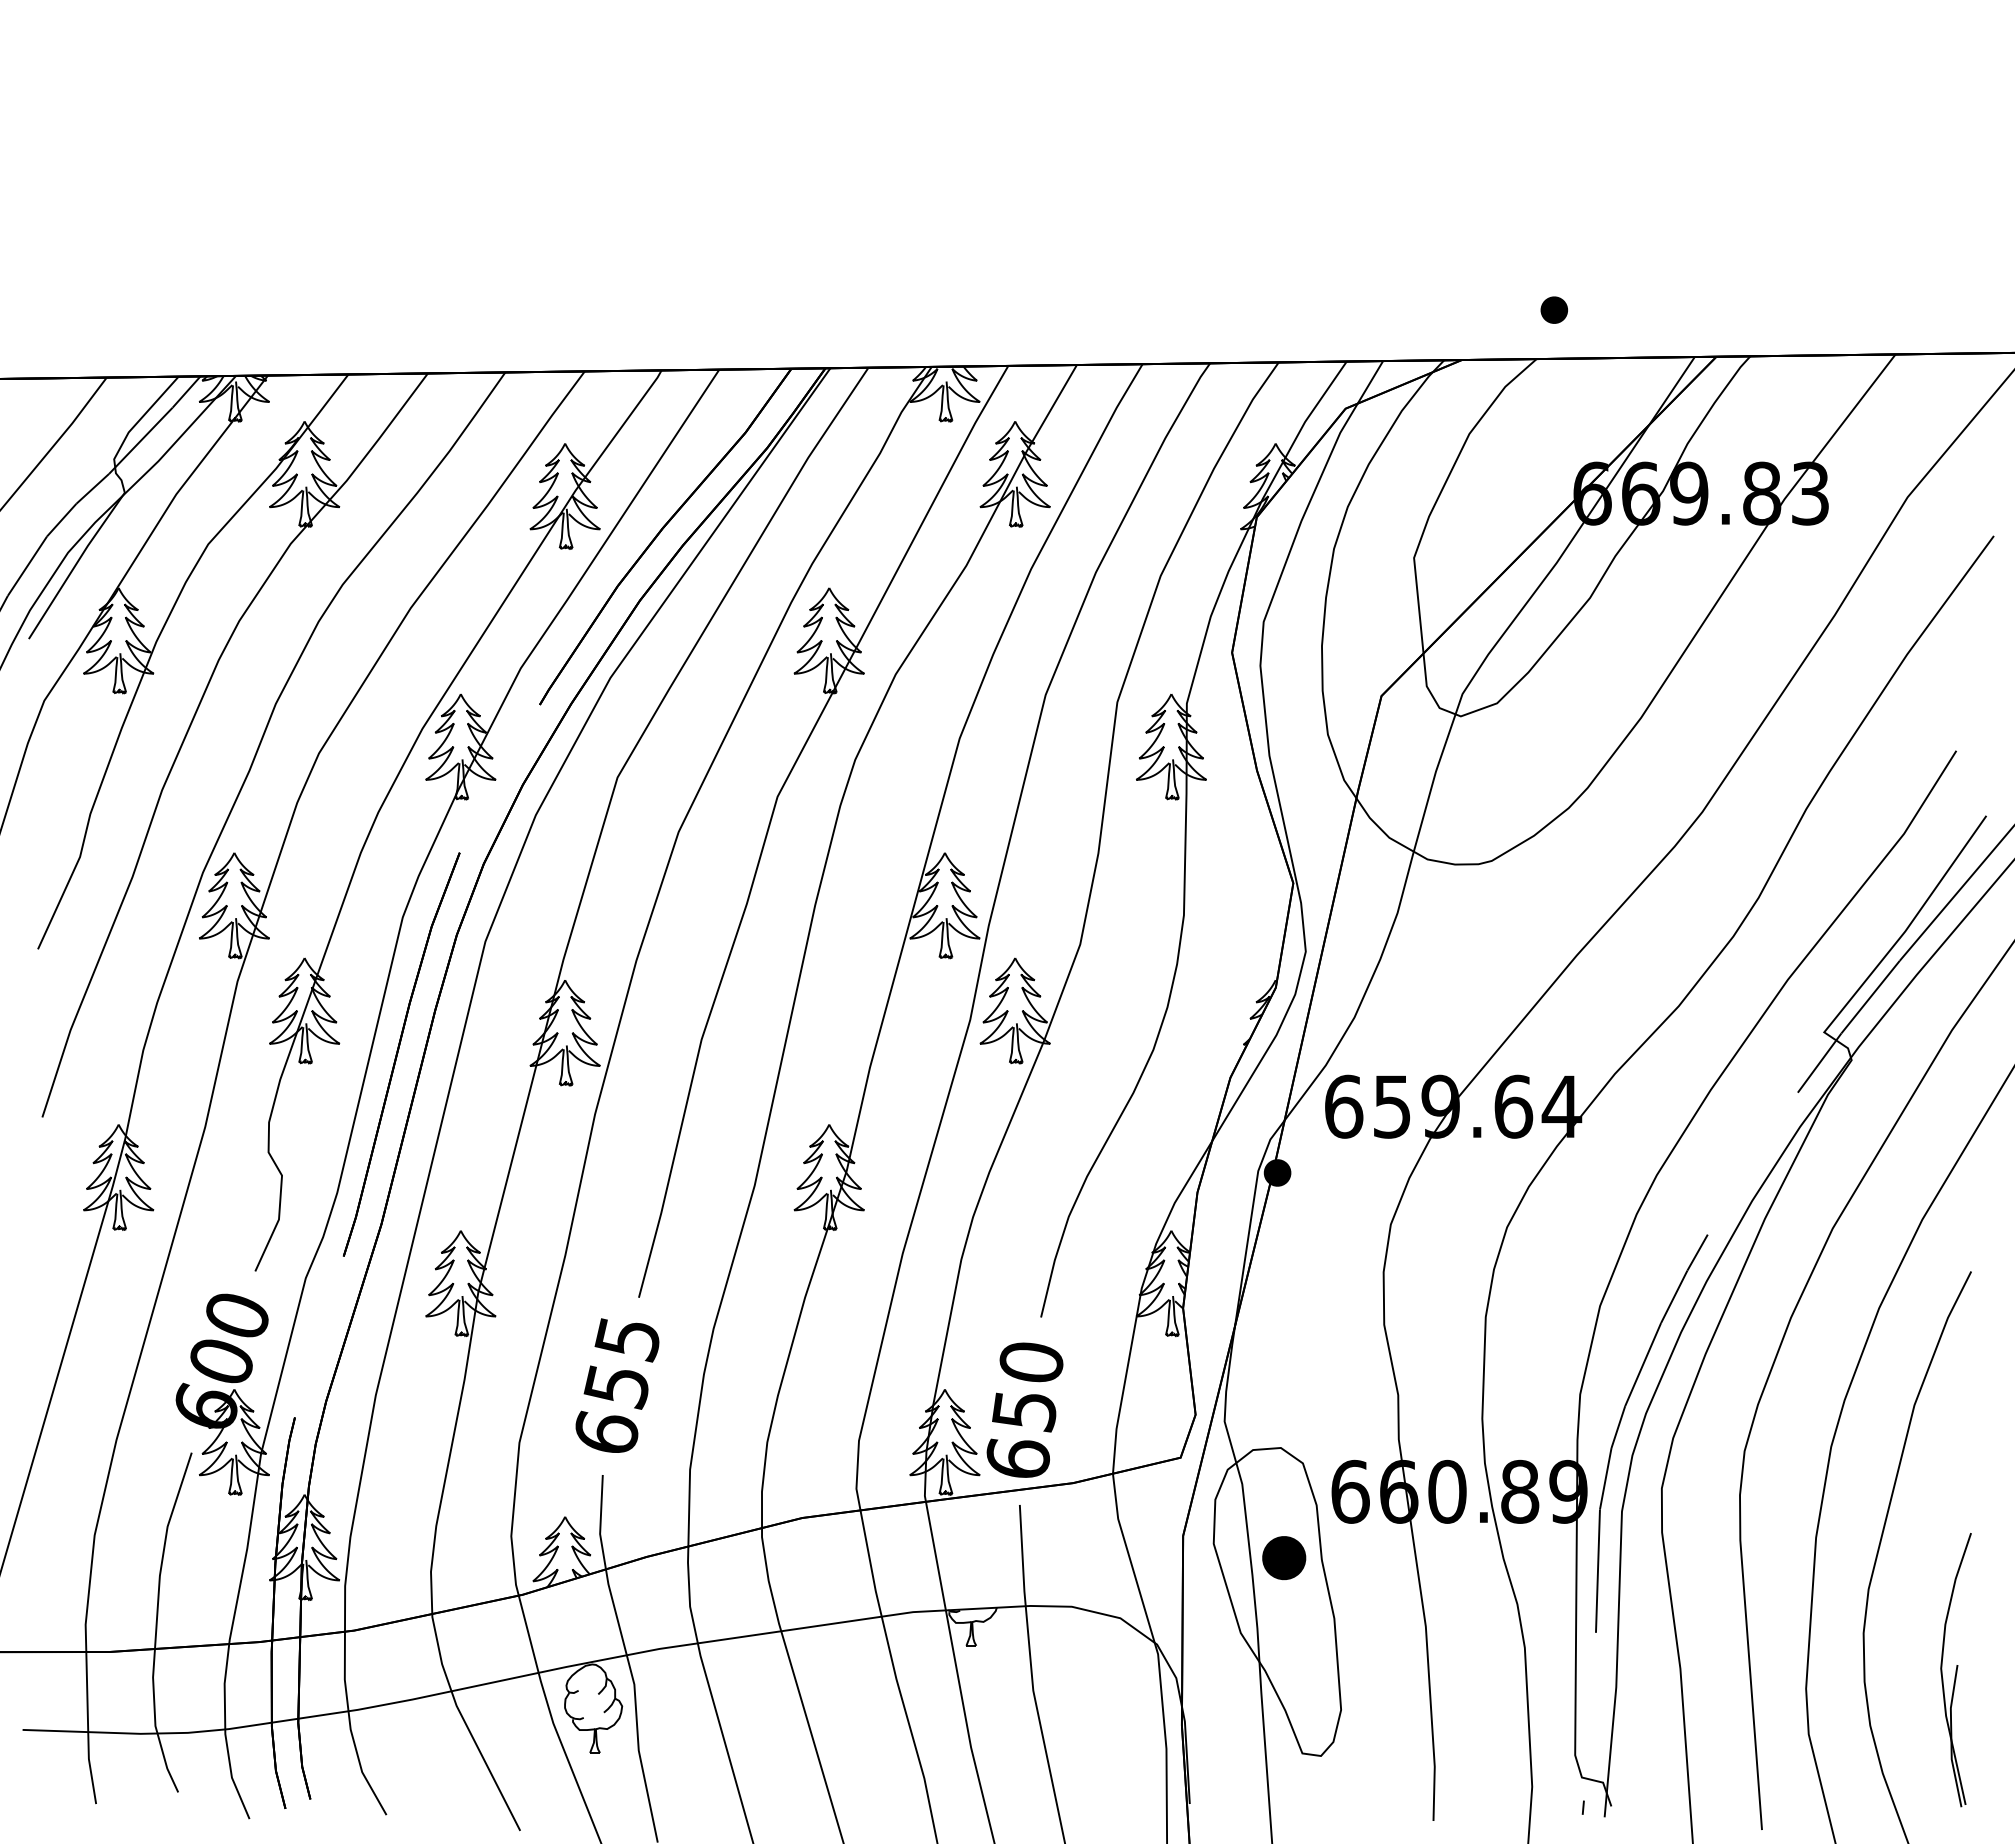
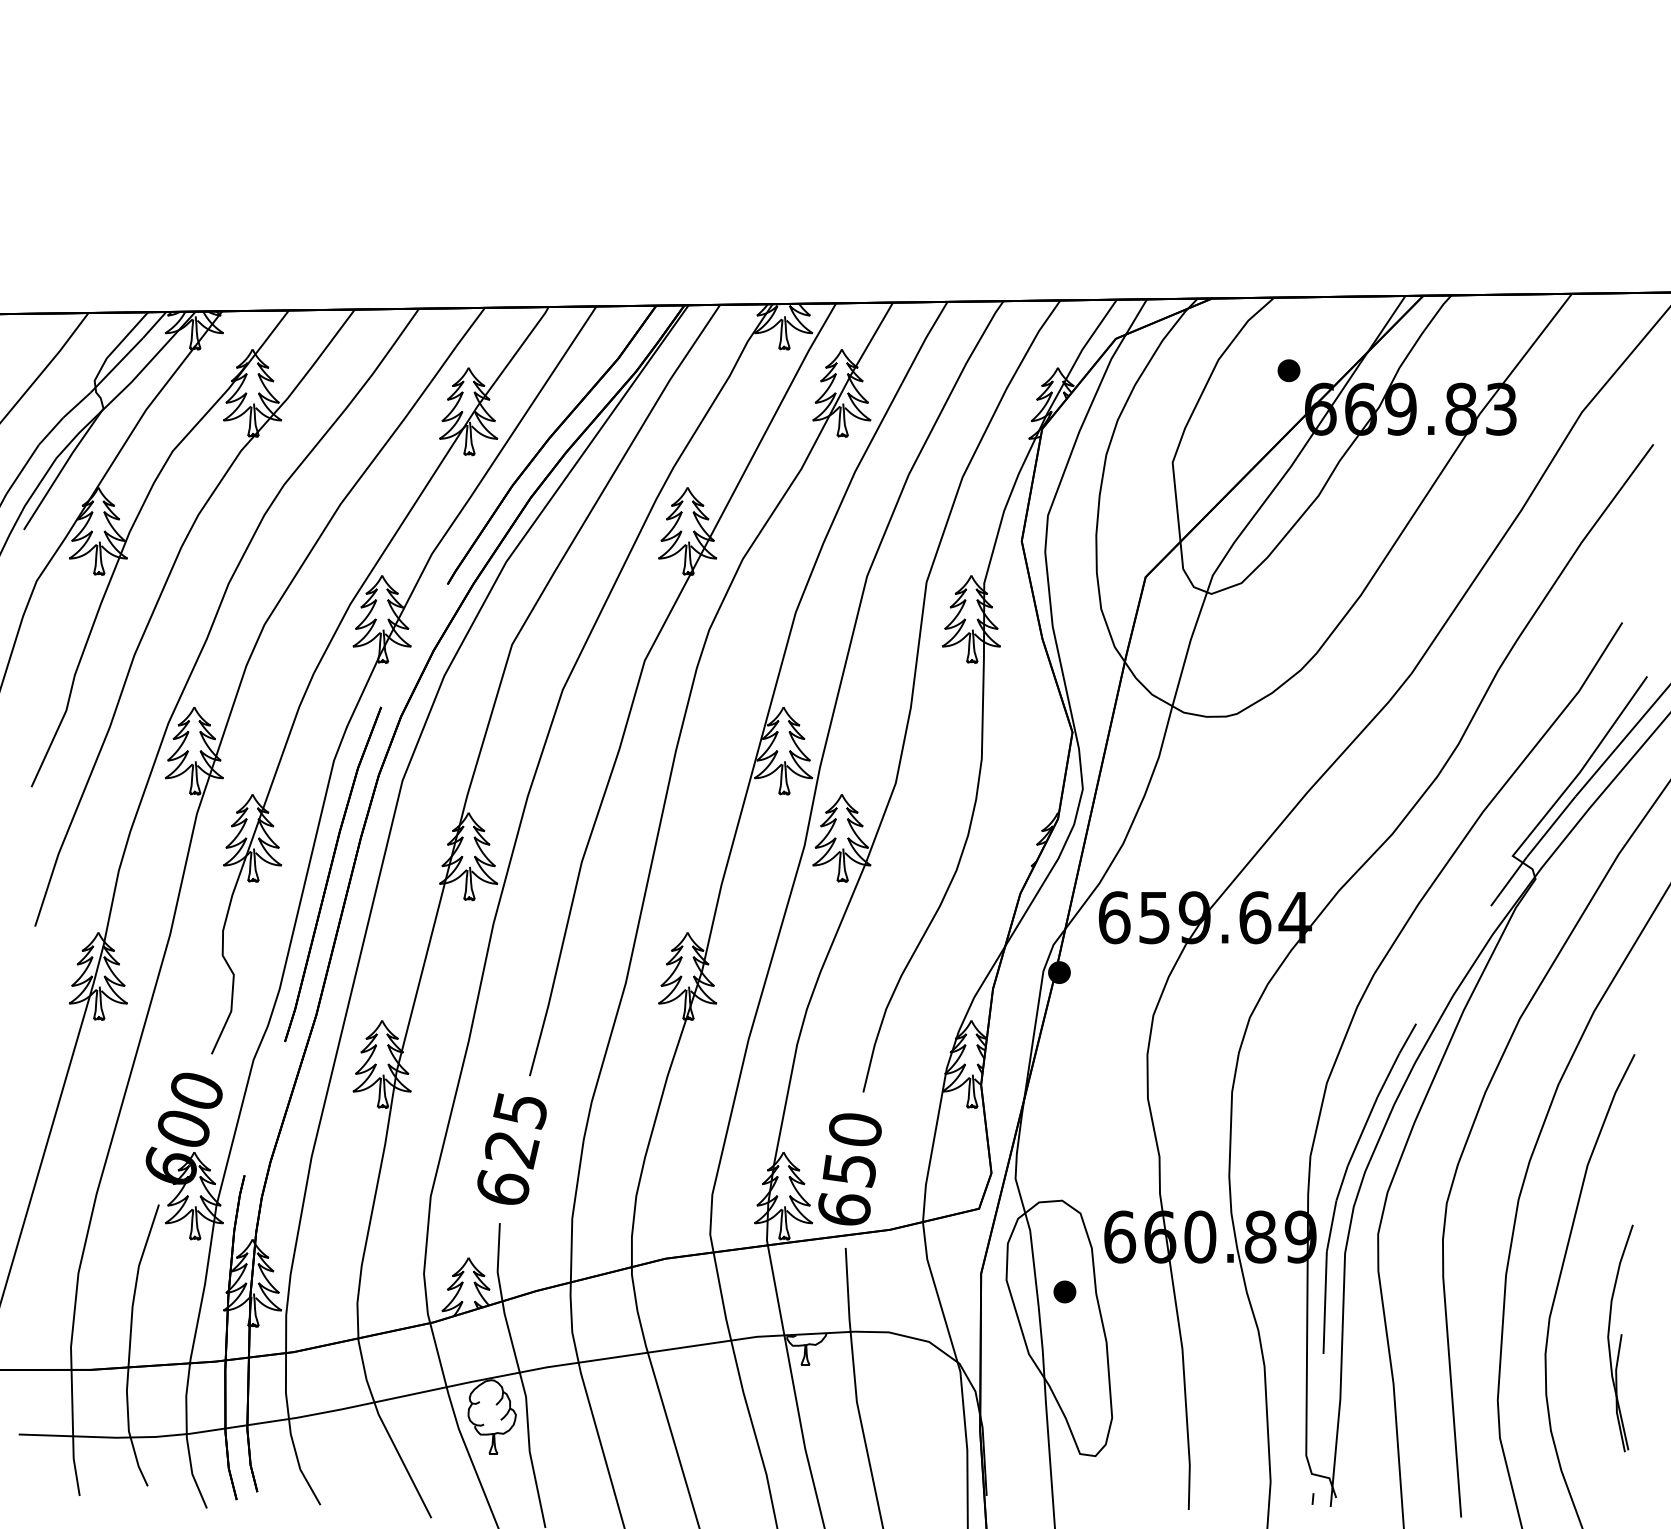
part: (1553, 309) -> (1288, 370), moved
text: (616, 1387) -> (511, 1150), 655 -> 625
part: (1283, 1557) -> (1064, 1291), size x0.62
part: (1955, 1670) -> (1620, 1338), moved

